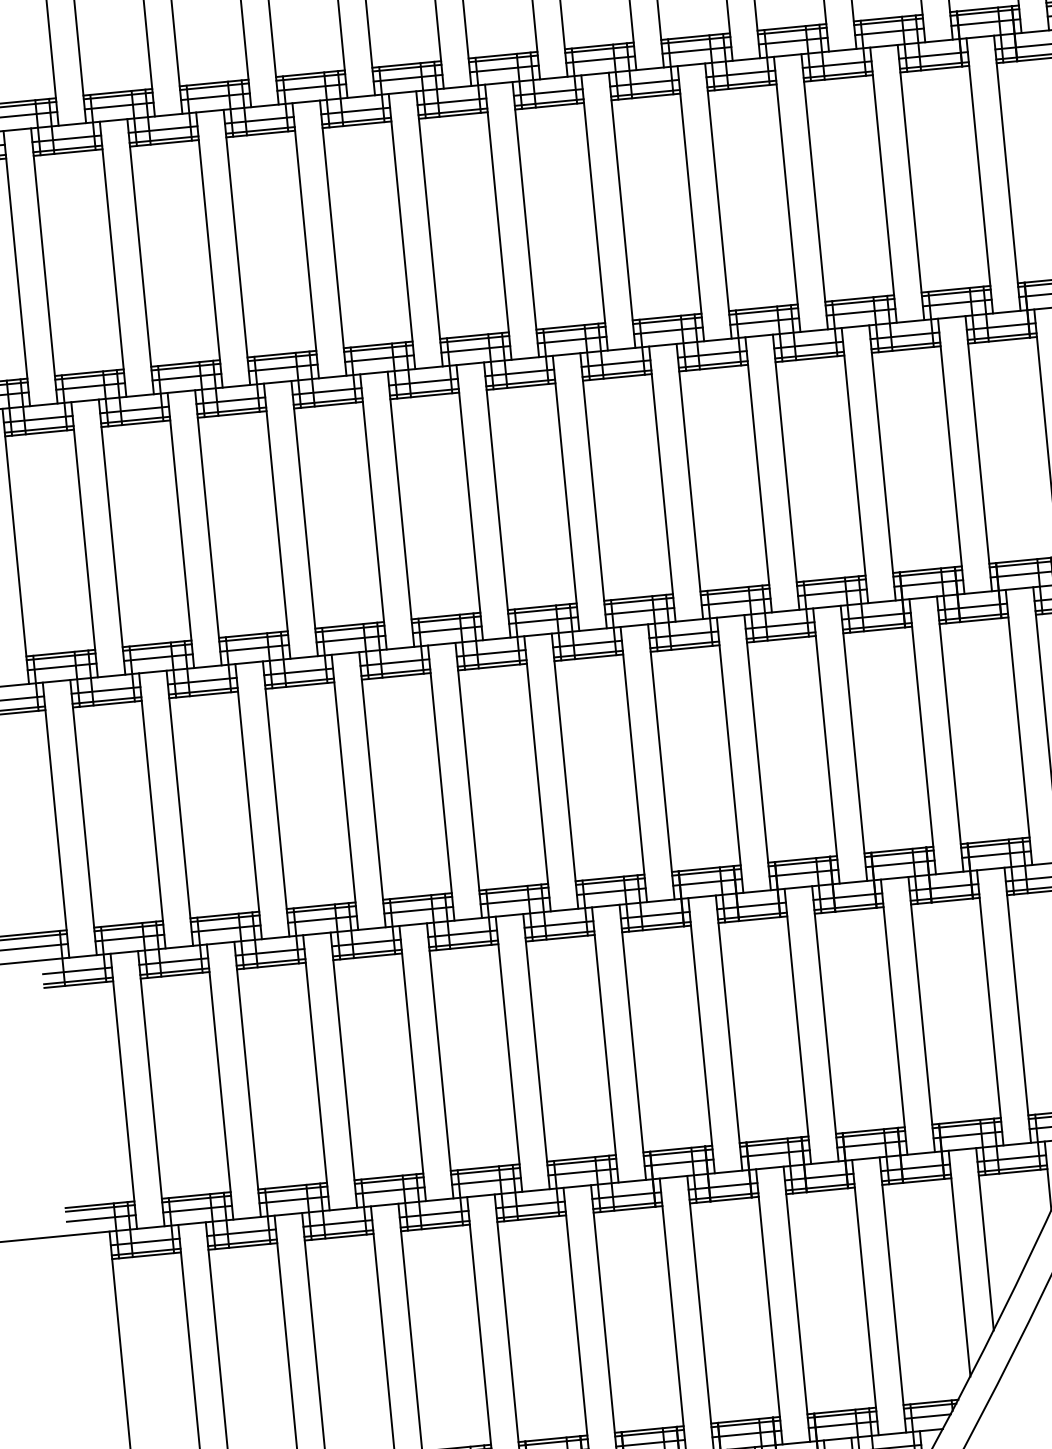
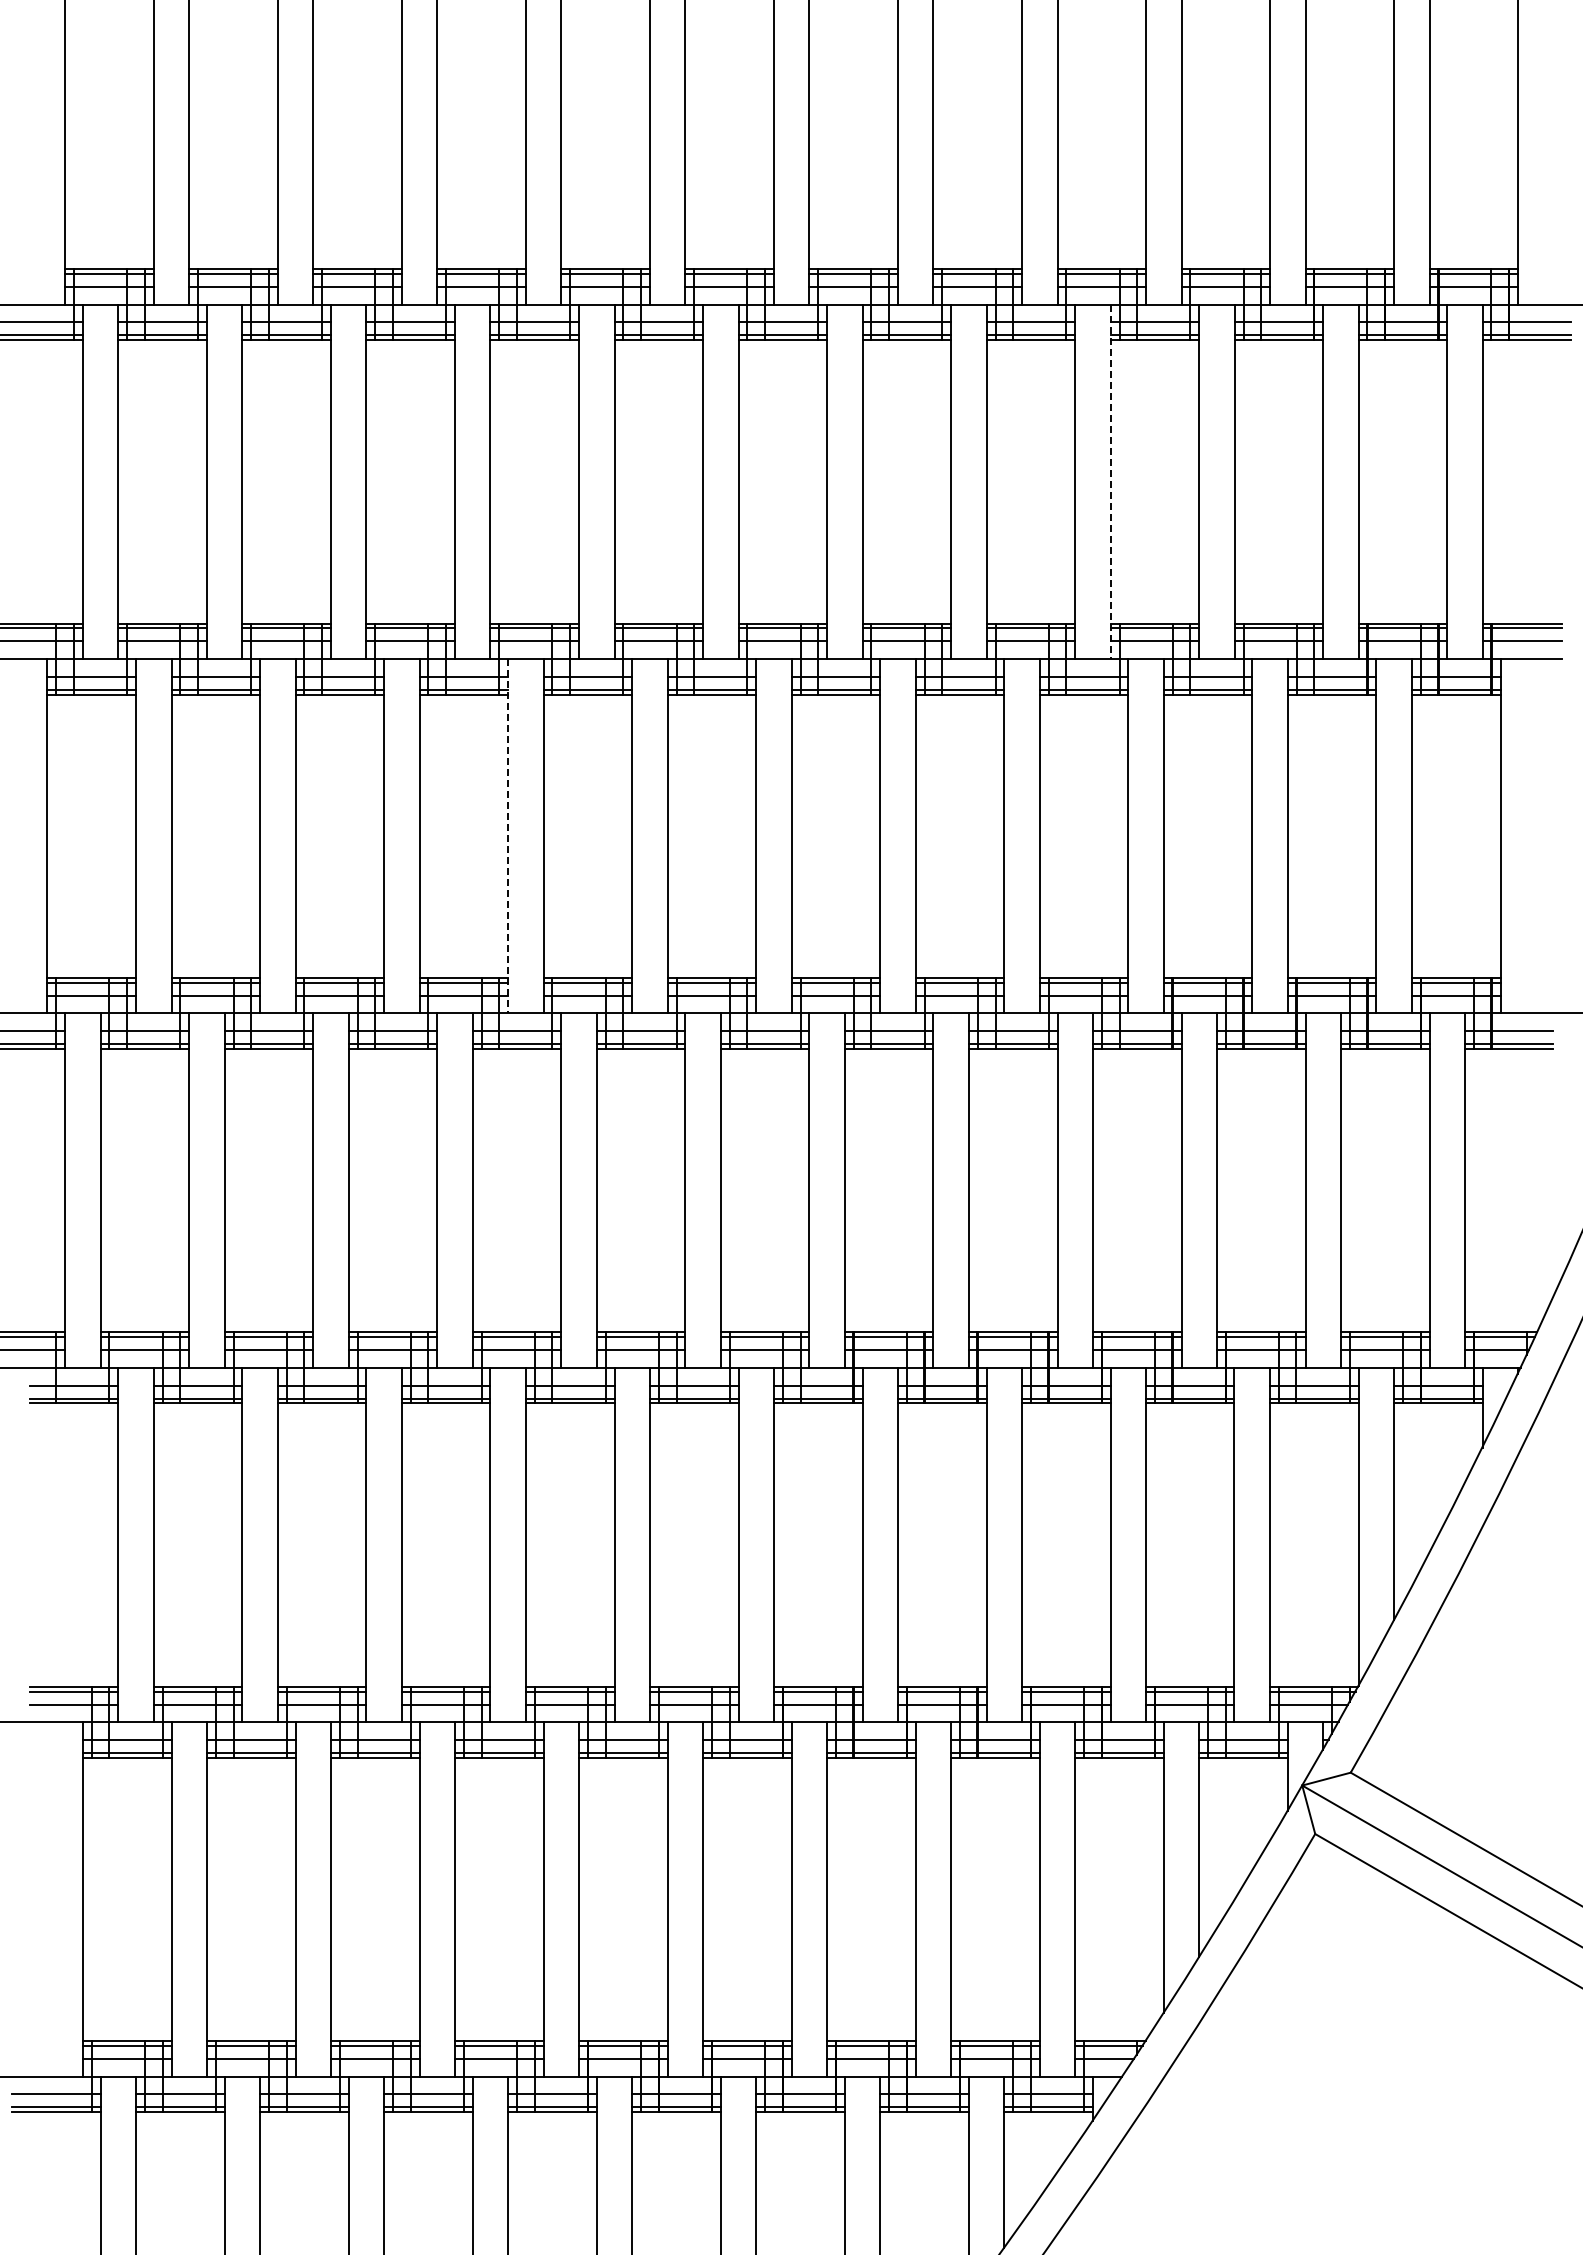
line: (814, 192) -> (1110, 482), solid -> dashed
line: (373, 512) -> (508, 836), solid -> dashed

